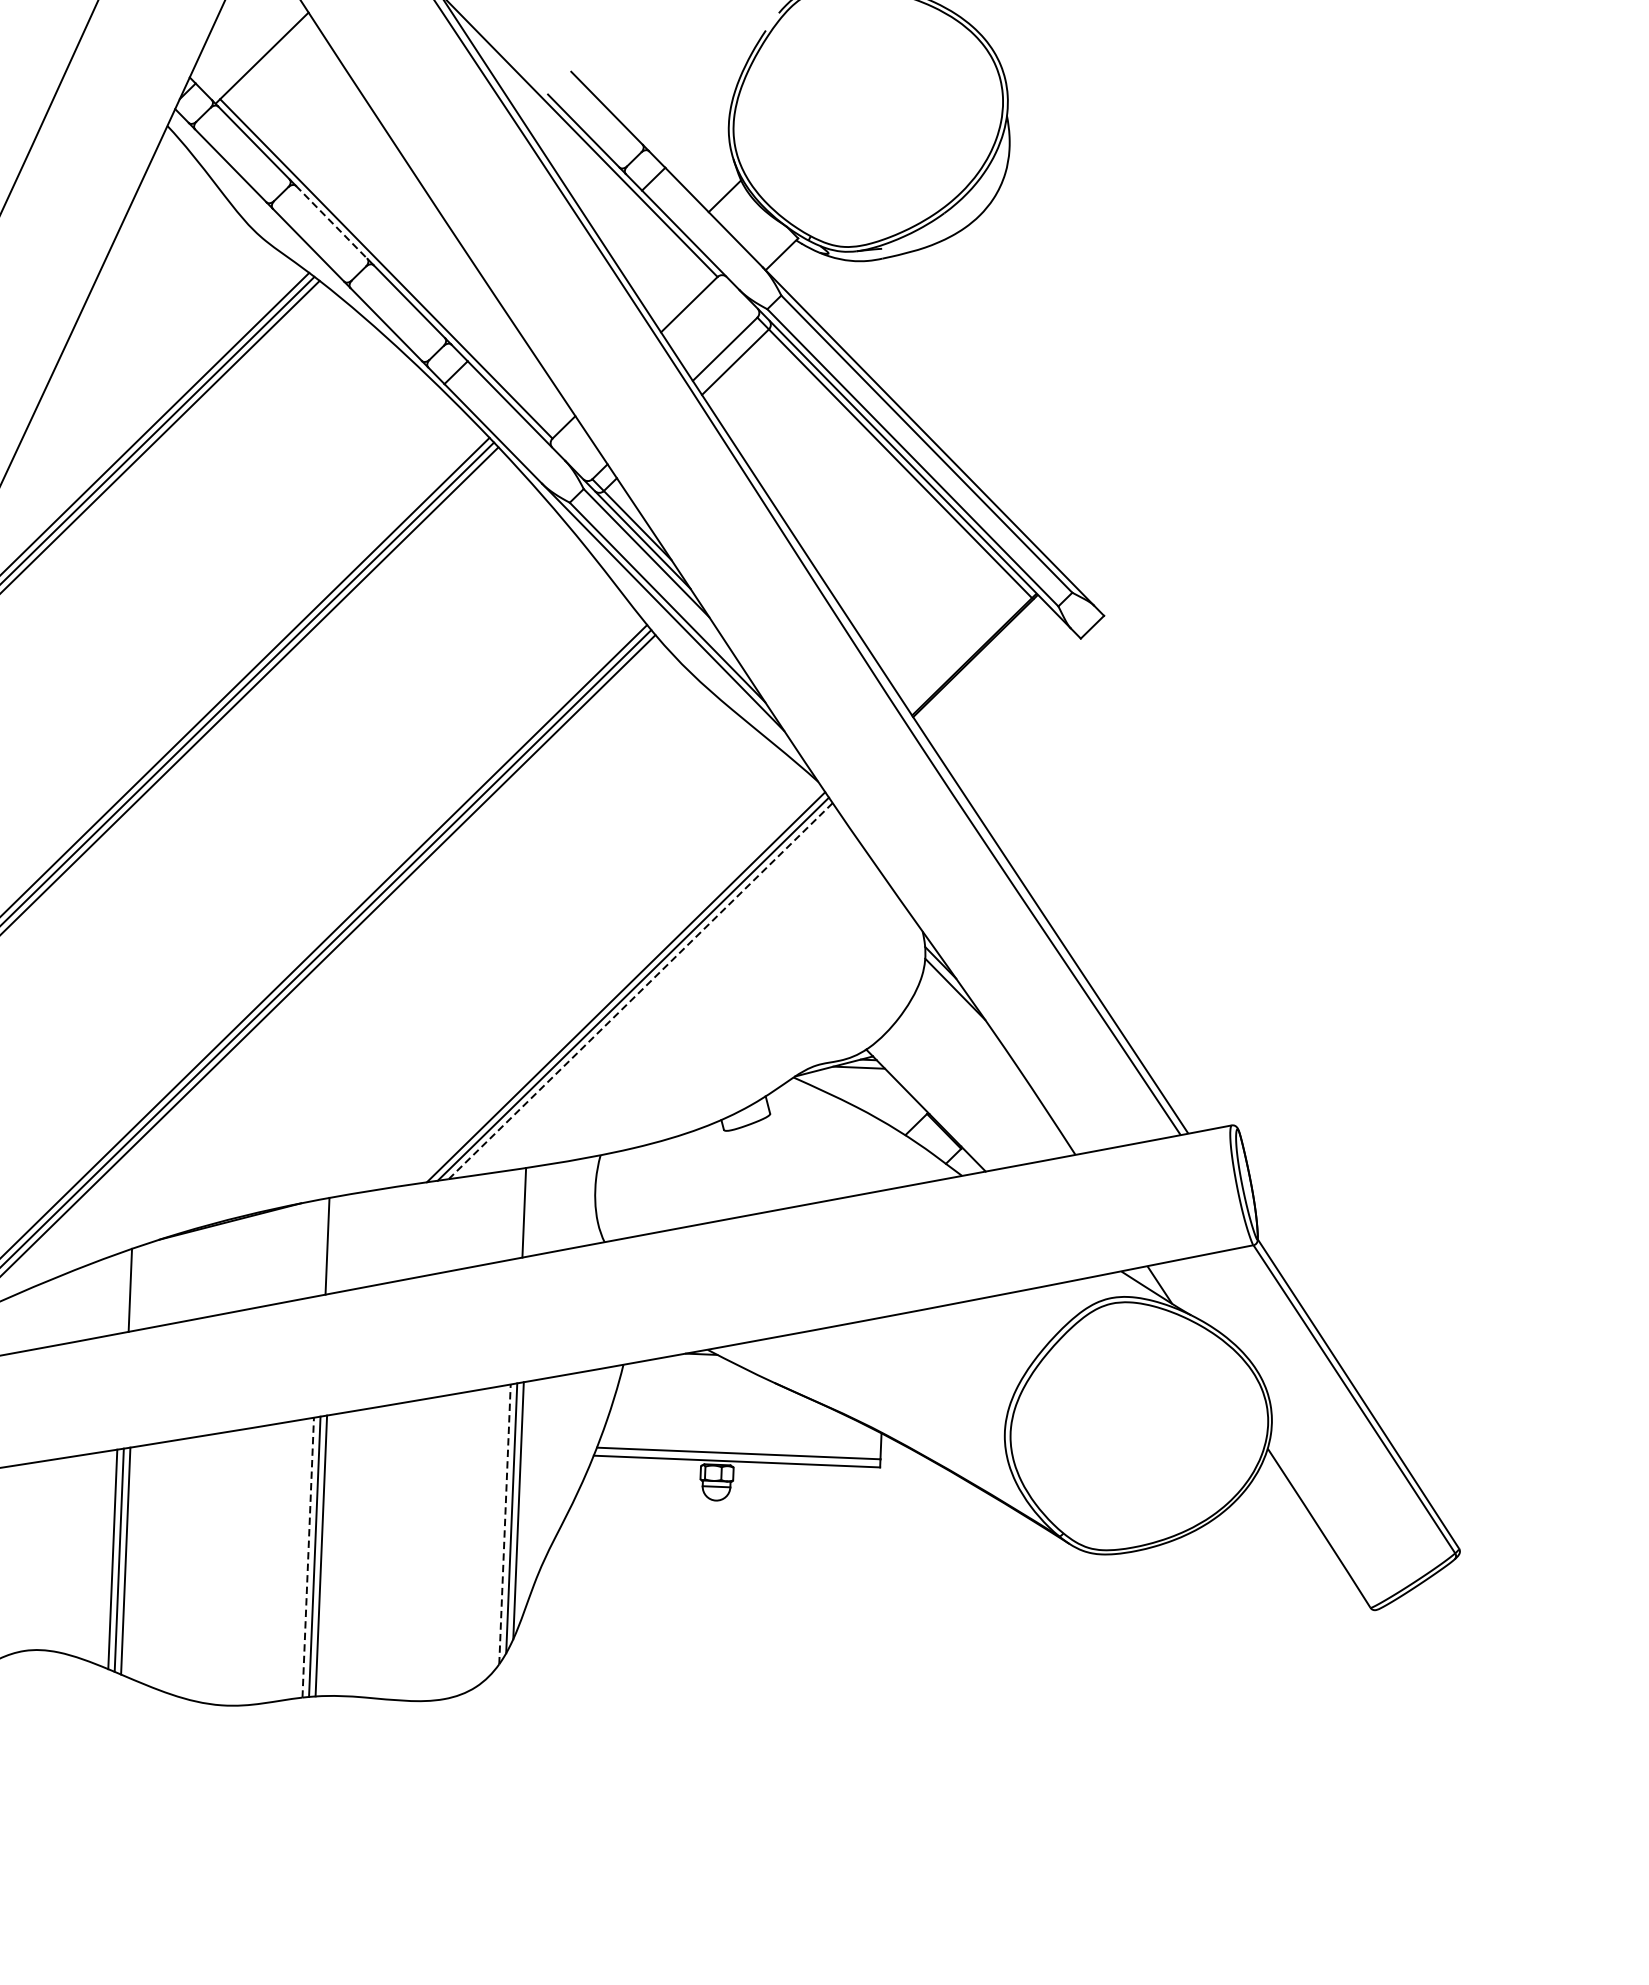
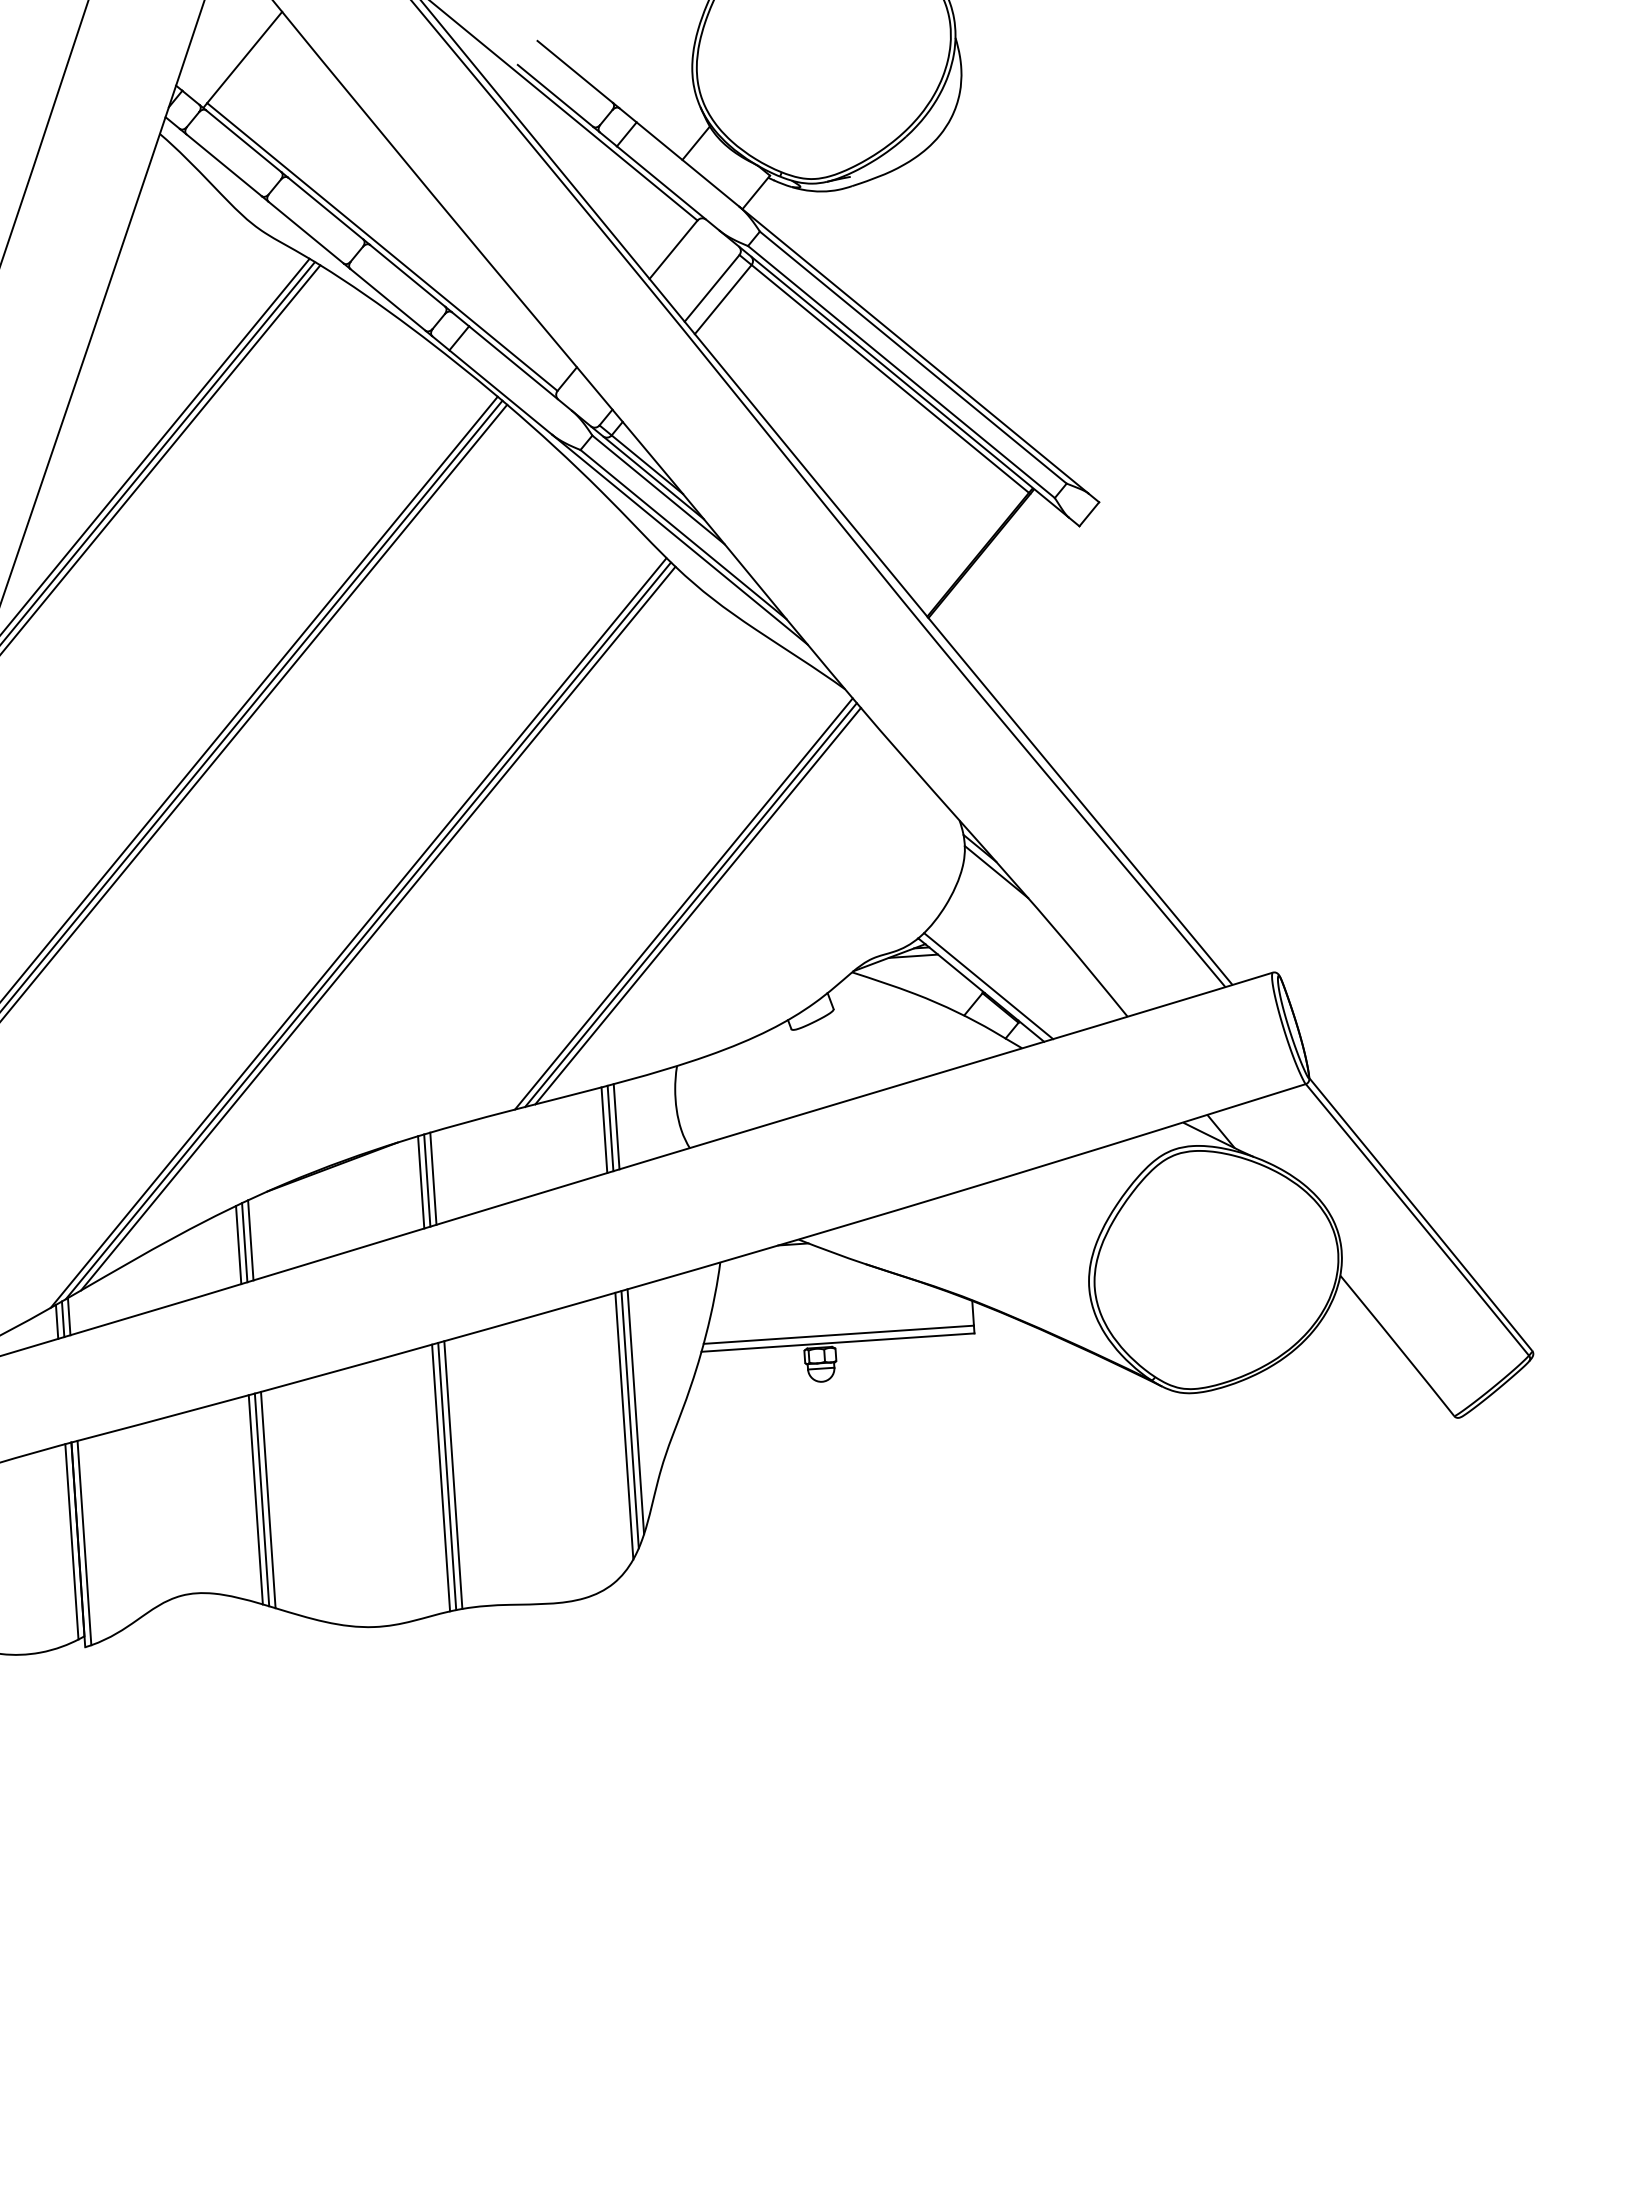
line: (331, 222) -> (325, 208), dashed -> solid
line: (639, 991) -> (697, 906), dashed -> solid
line: (934, 1107) -> (988, 986), added
line: (530, 1211) -> (616, 1126), added
line: (517, 1214) -> (604, 1130), added
line: (334, 1244) -> (433, 1178), added
line: (321, 1247) -> (421, 1182), added
line: (136, 1288) -> (250, 1240), added
line: (123, 1291) -> (238, 1244), added
line: (505, 1524) -> (624, 1426), dashed -> solid
line: (308, 1558) -> (441, 1478), dashed -> solid

